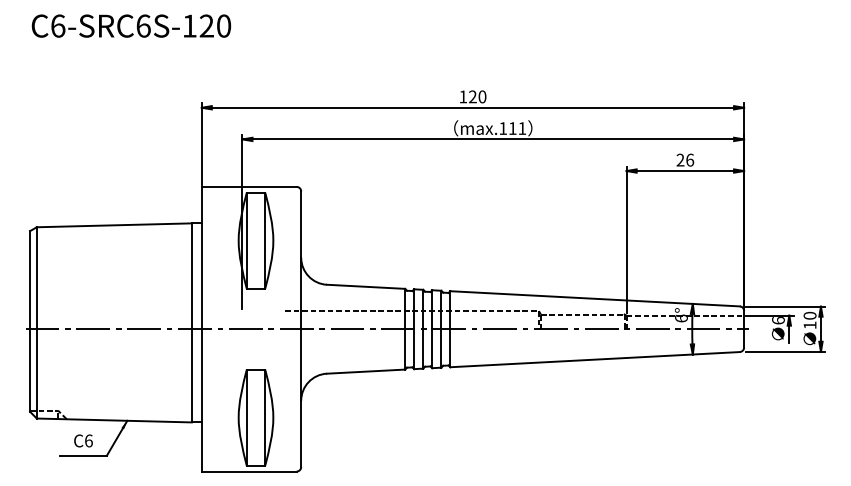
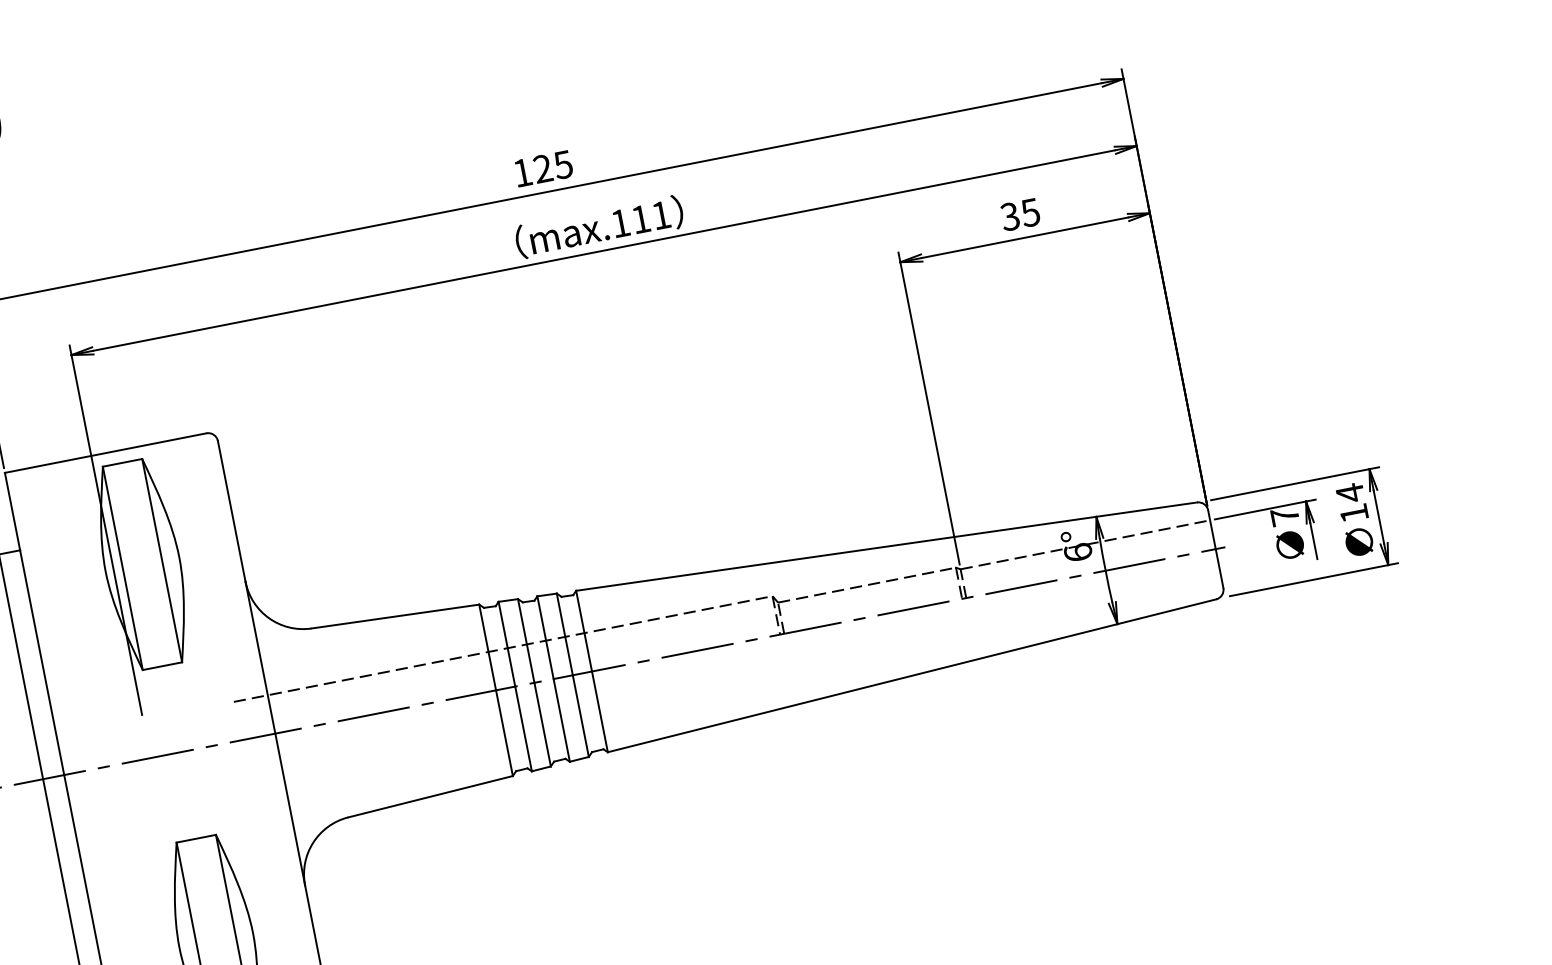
text: (482, 96) -> (563, 163), 120 -> 125
text: (685, 159) -> (1020, 213), 26 -> 35
text: (809, 315) -> (1348, 492), 10 -> 14
text: (778, 320) -> (1285, 516), 6 -> 7

